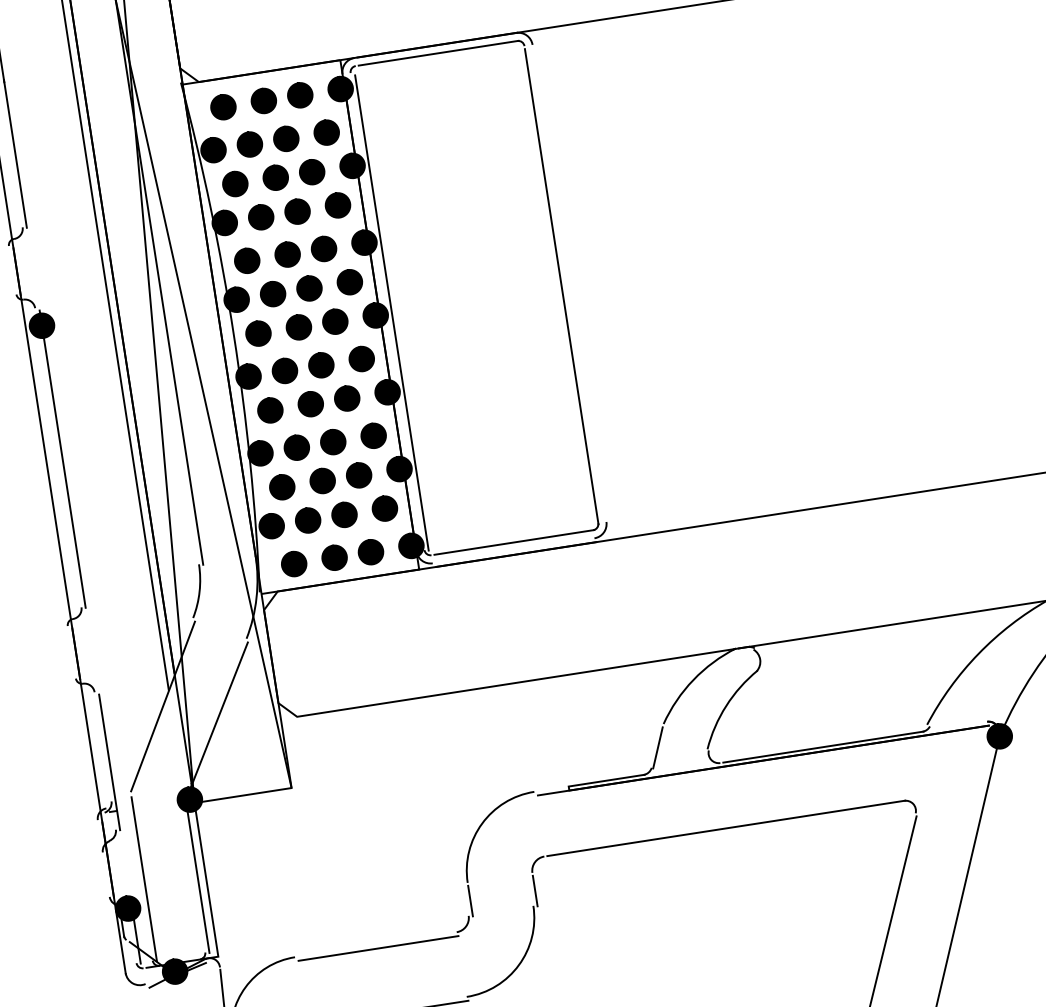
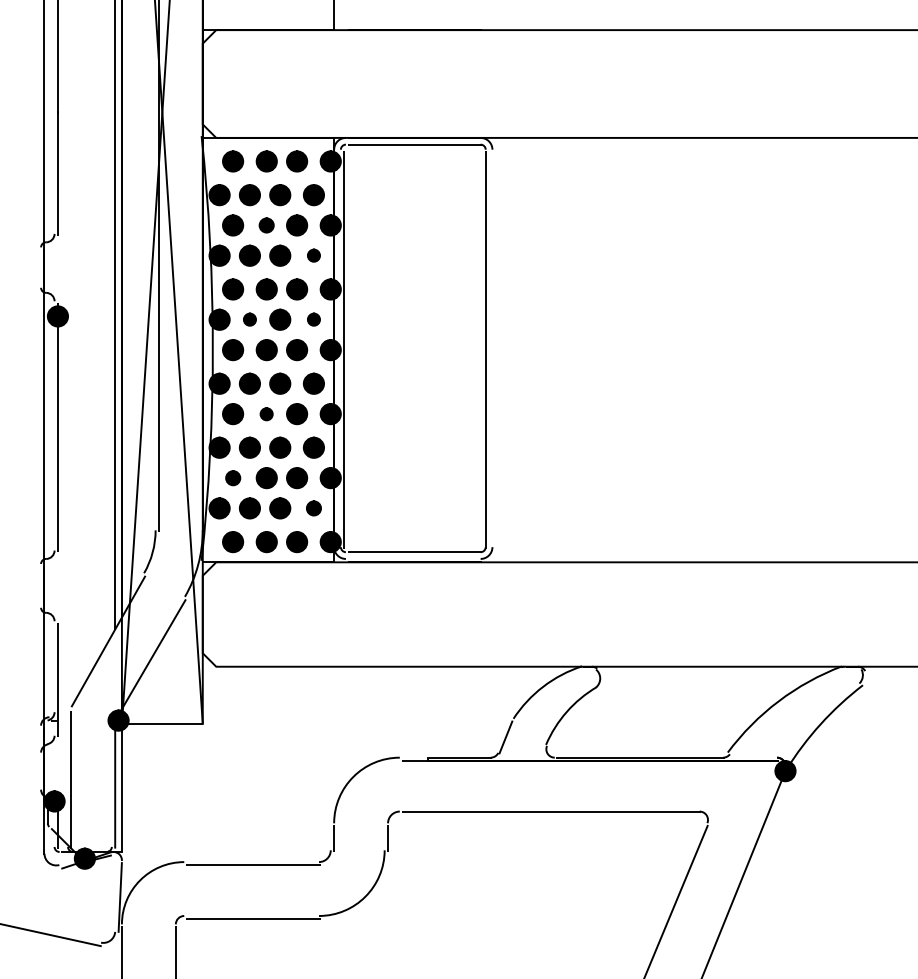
part: (275, 177) -> (266, 225), size x0.7
part: (337, 205) -> (313, 255), size x0.6
part: (349, 281) -> (313, 319), size x0.6
part: (272, 293) -> (249, 319), size x0.6
part: (310, 404) -> (266, 414), size x0.6
part: (282, 487) -> (233, 478), size x0.7
part: (384, 508) -> (313, 508), size x0.7

